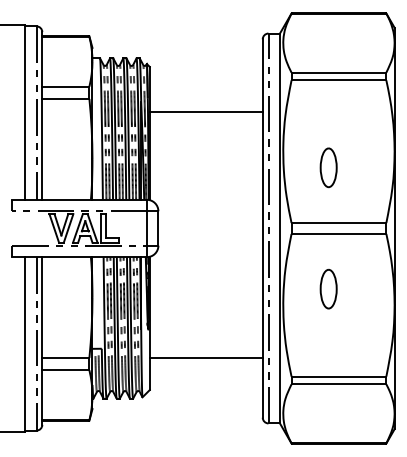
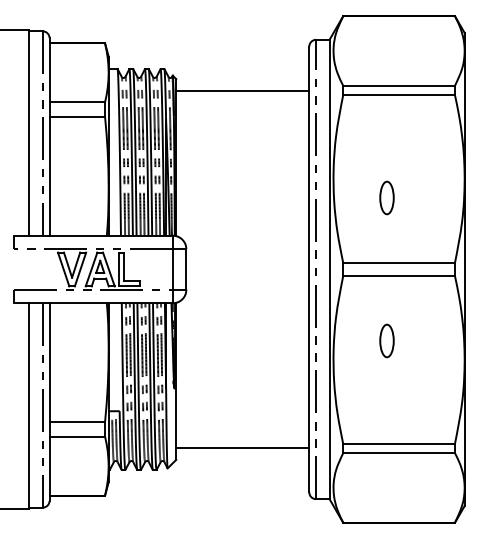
line: (206, 112) -> (242, 91), moved
part: (328, 167) -> (386, 197), size x0.71
part: (328, 288) -> (386, 340), size x0.71
line: (206, 358) -> (242, 447), moved

